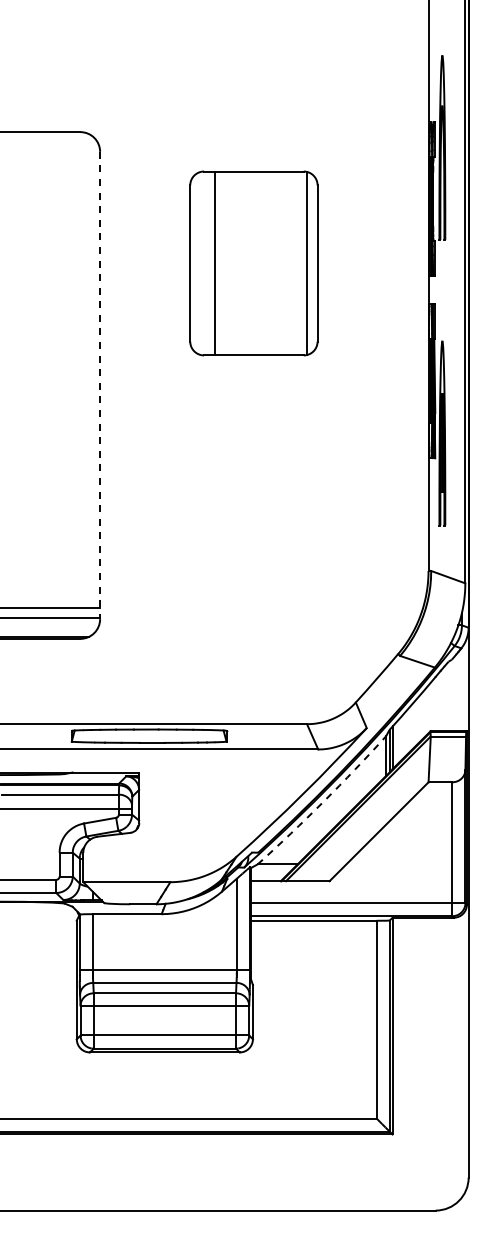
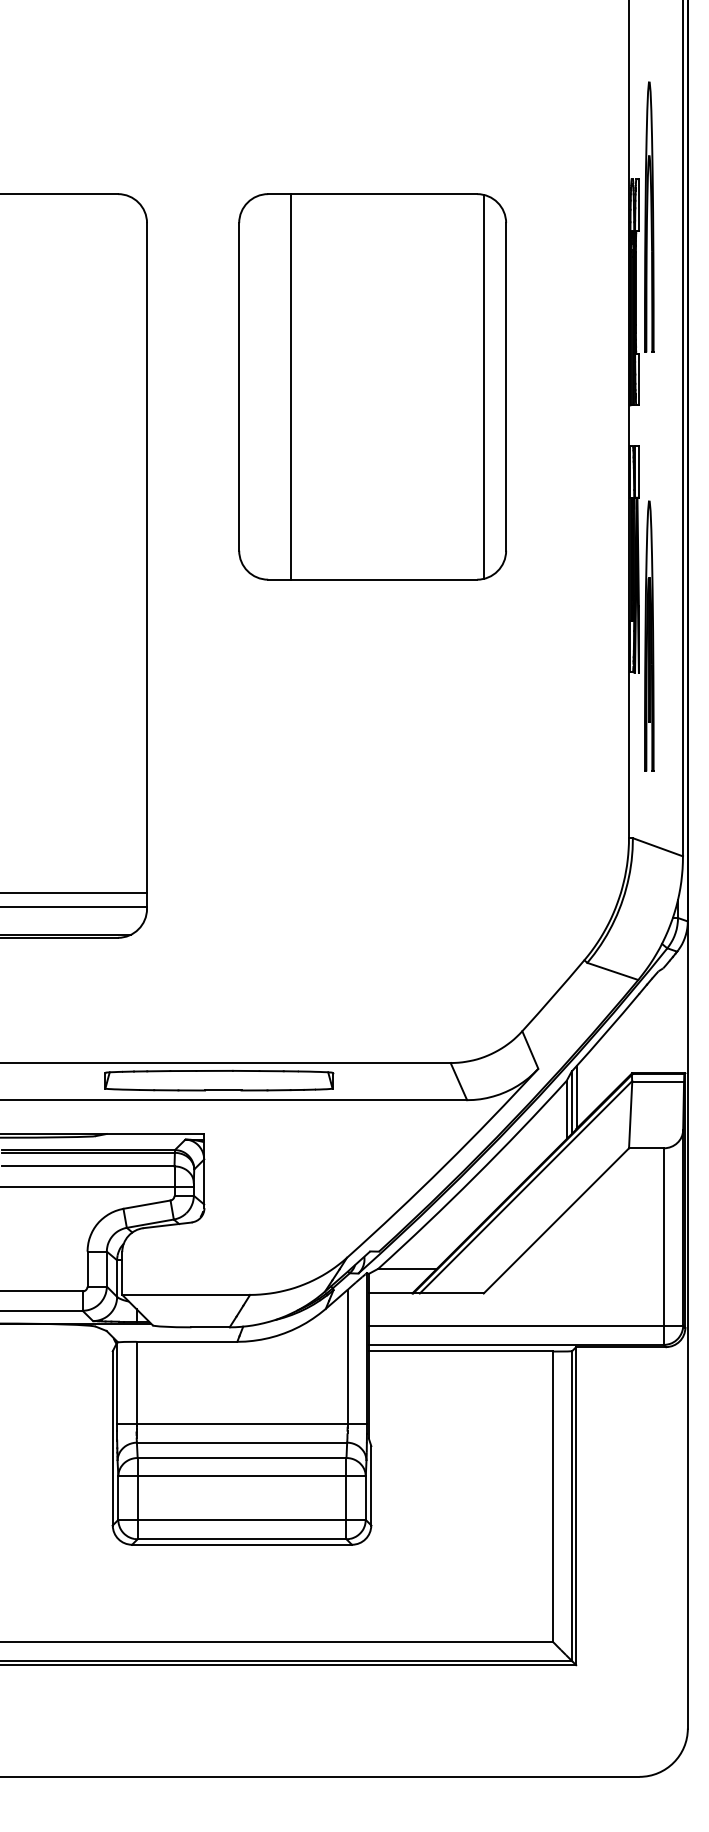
part: (253, 263) -> (372, 386), size x1.43
line: (100, 385) -> (147, 565), dashed -> solid
arc: (323, 801) -> (474, 1176), dashed -> solid

